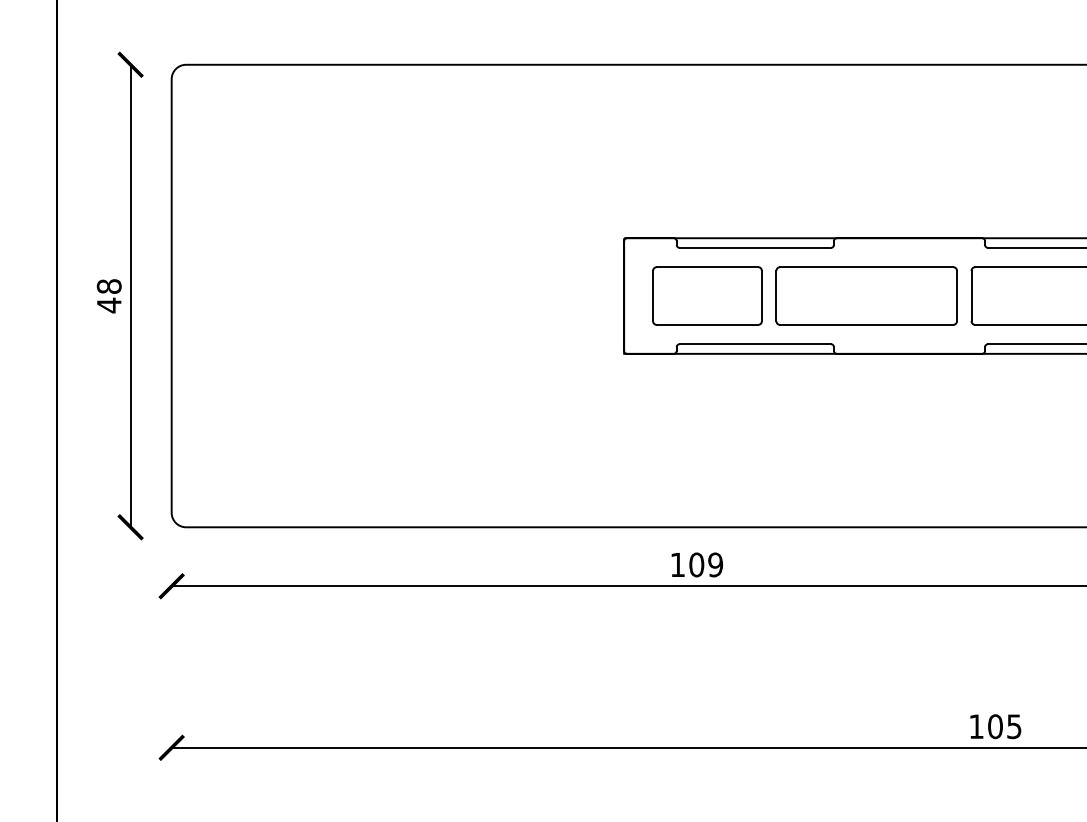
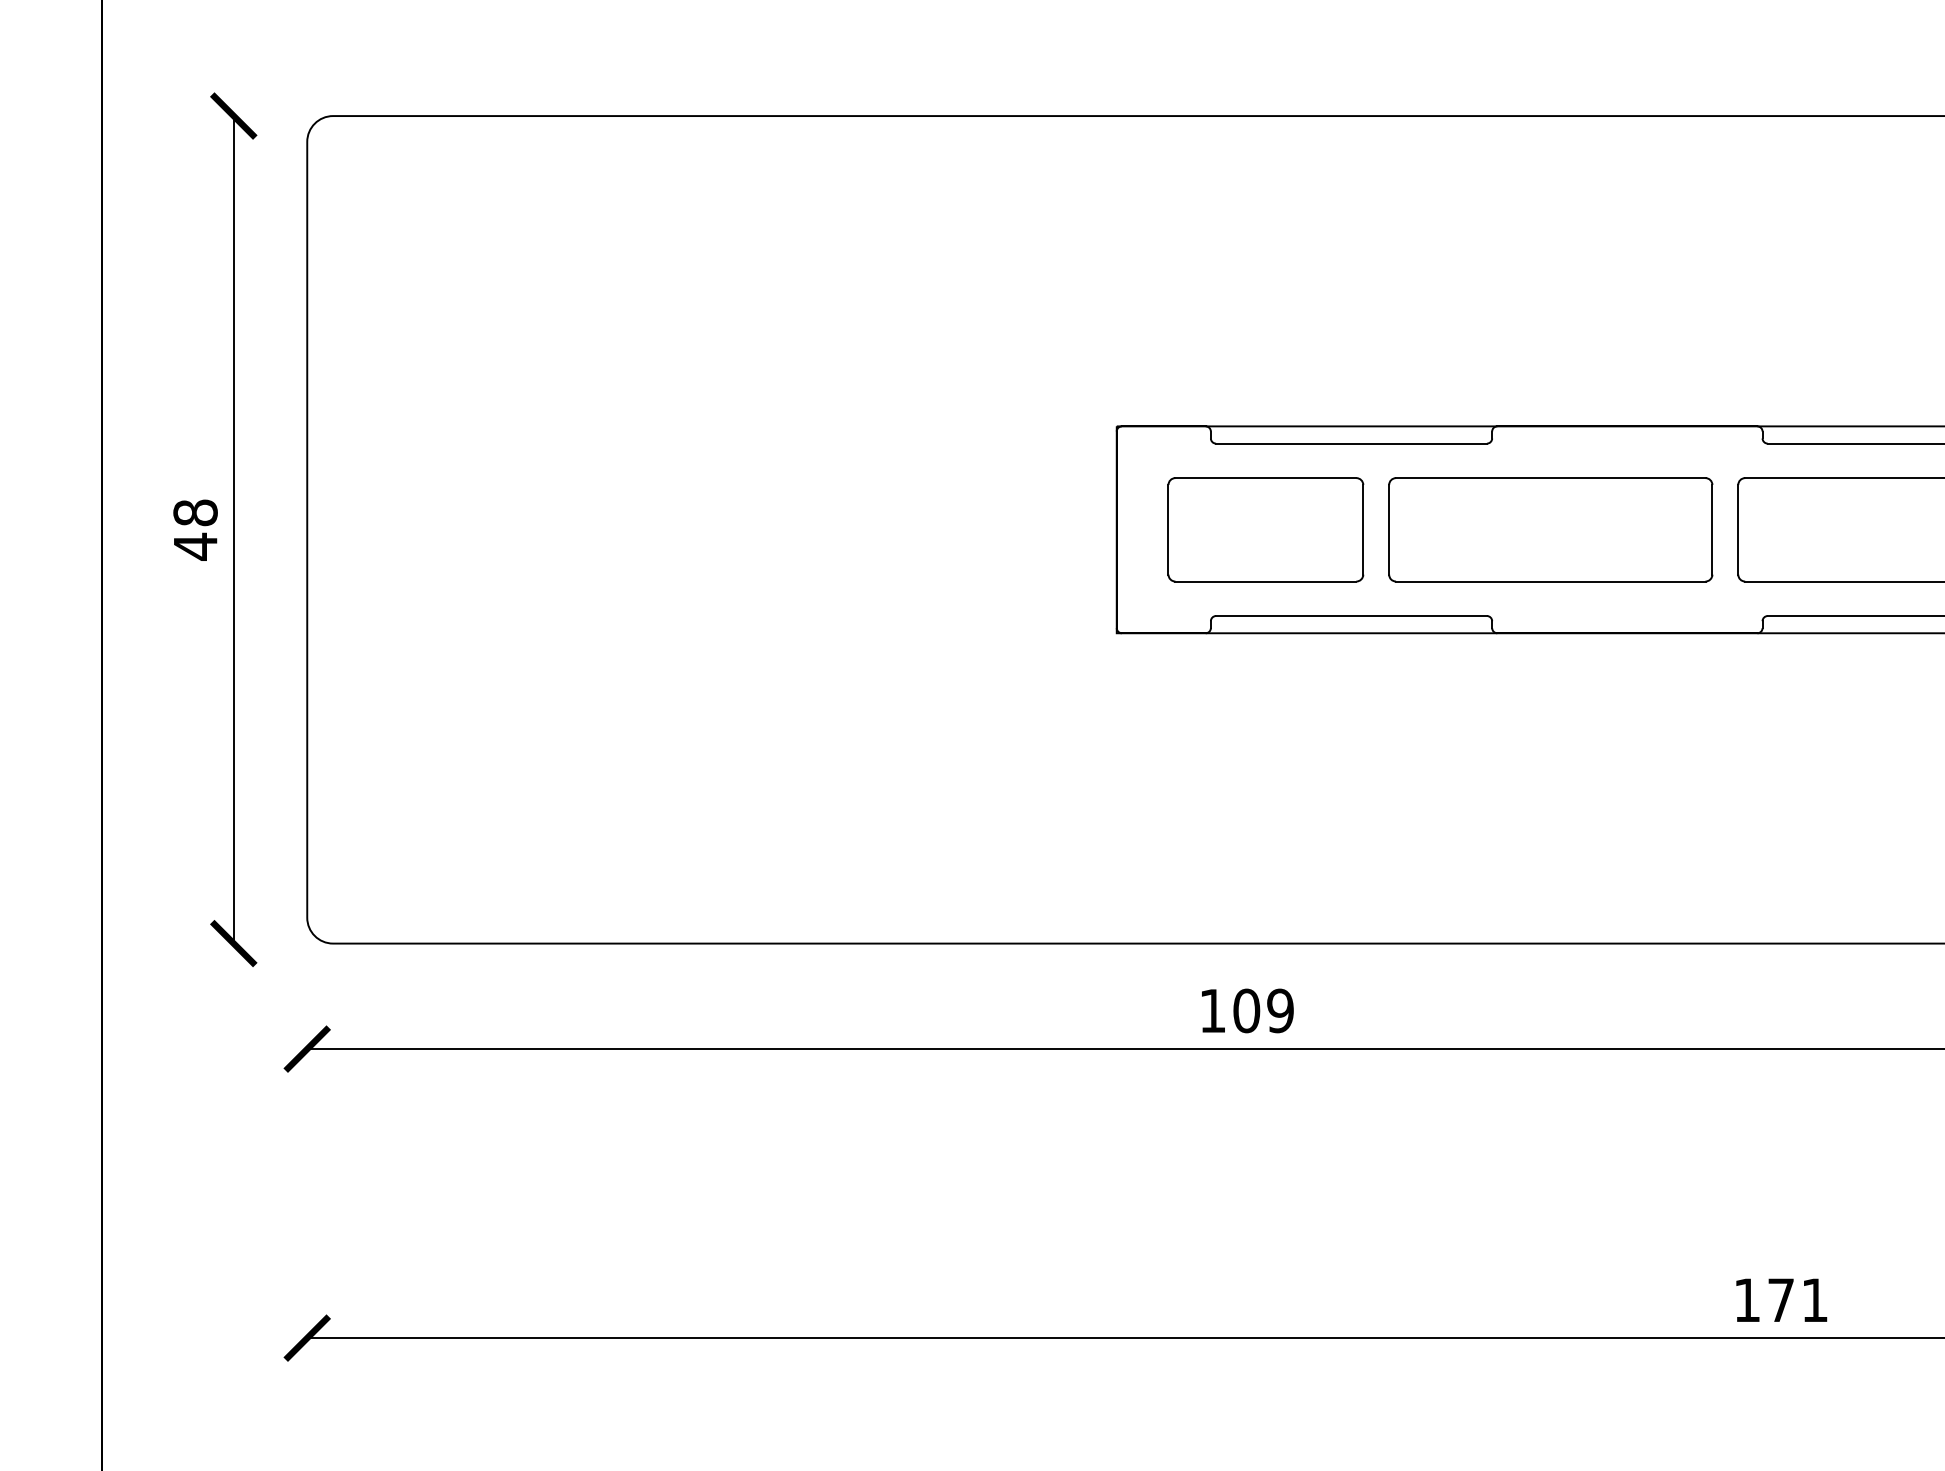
text: (1004, 726) -> (1797, 1299), 105 -> 171

